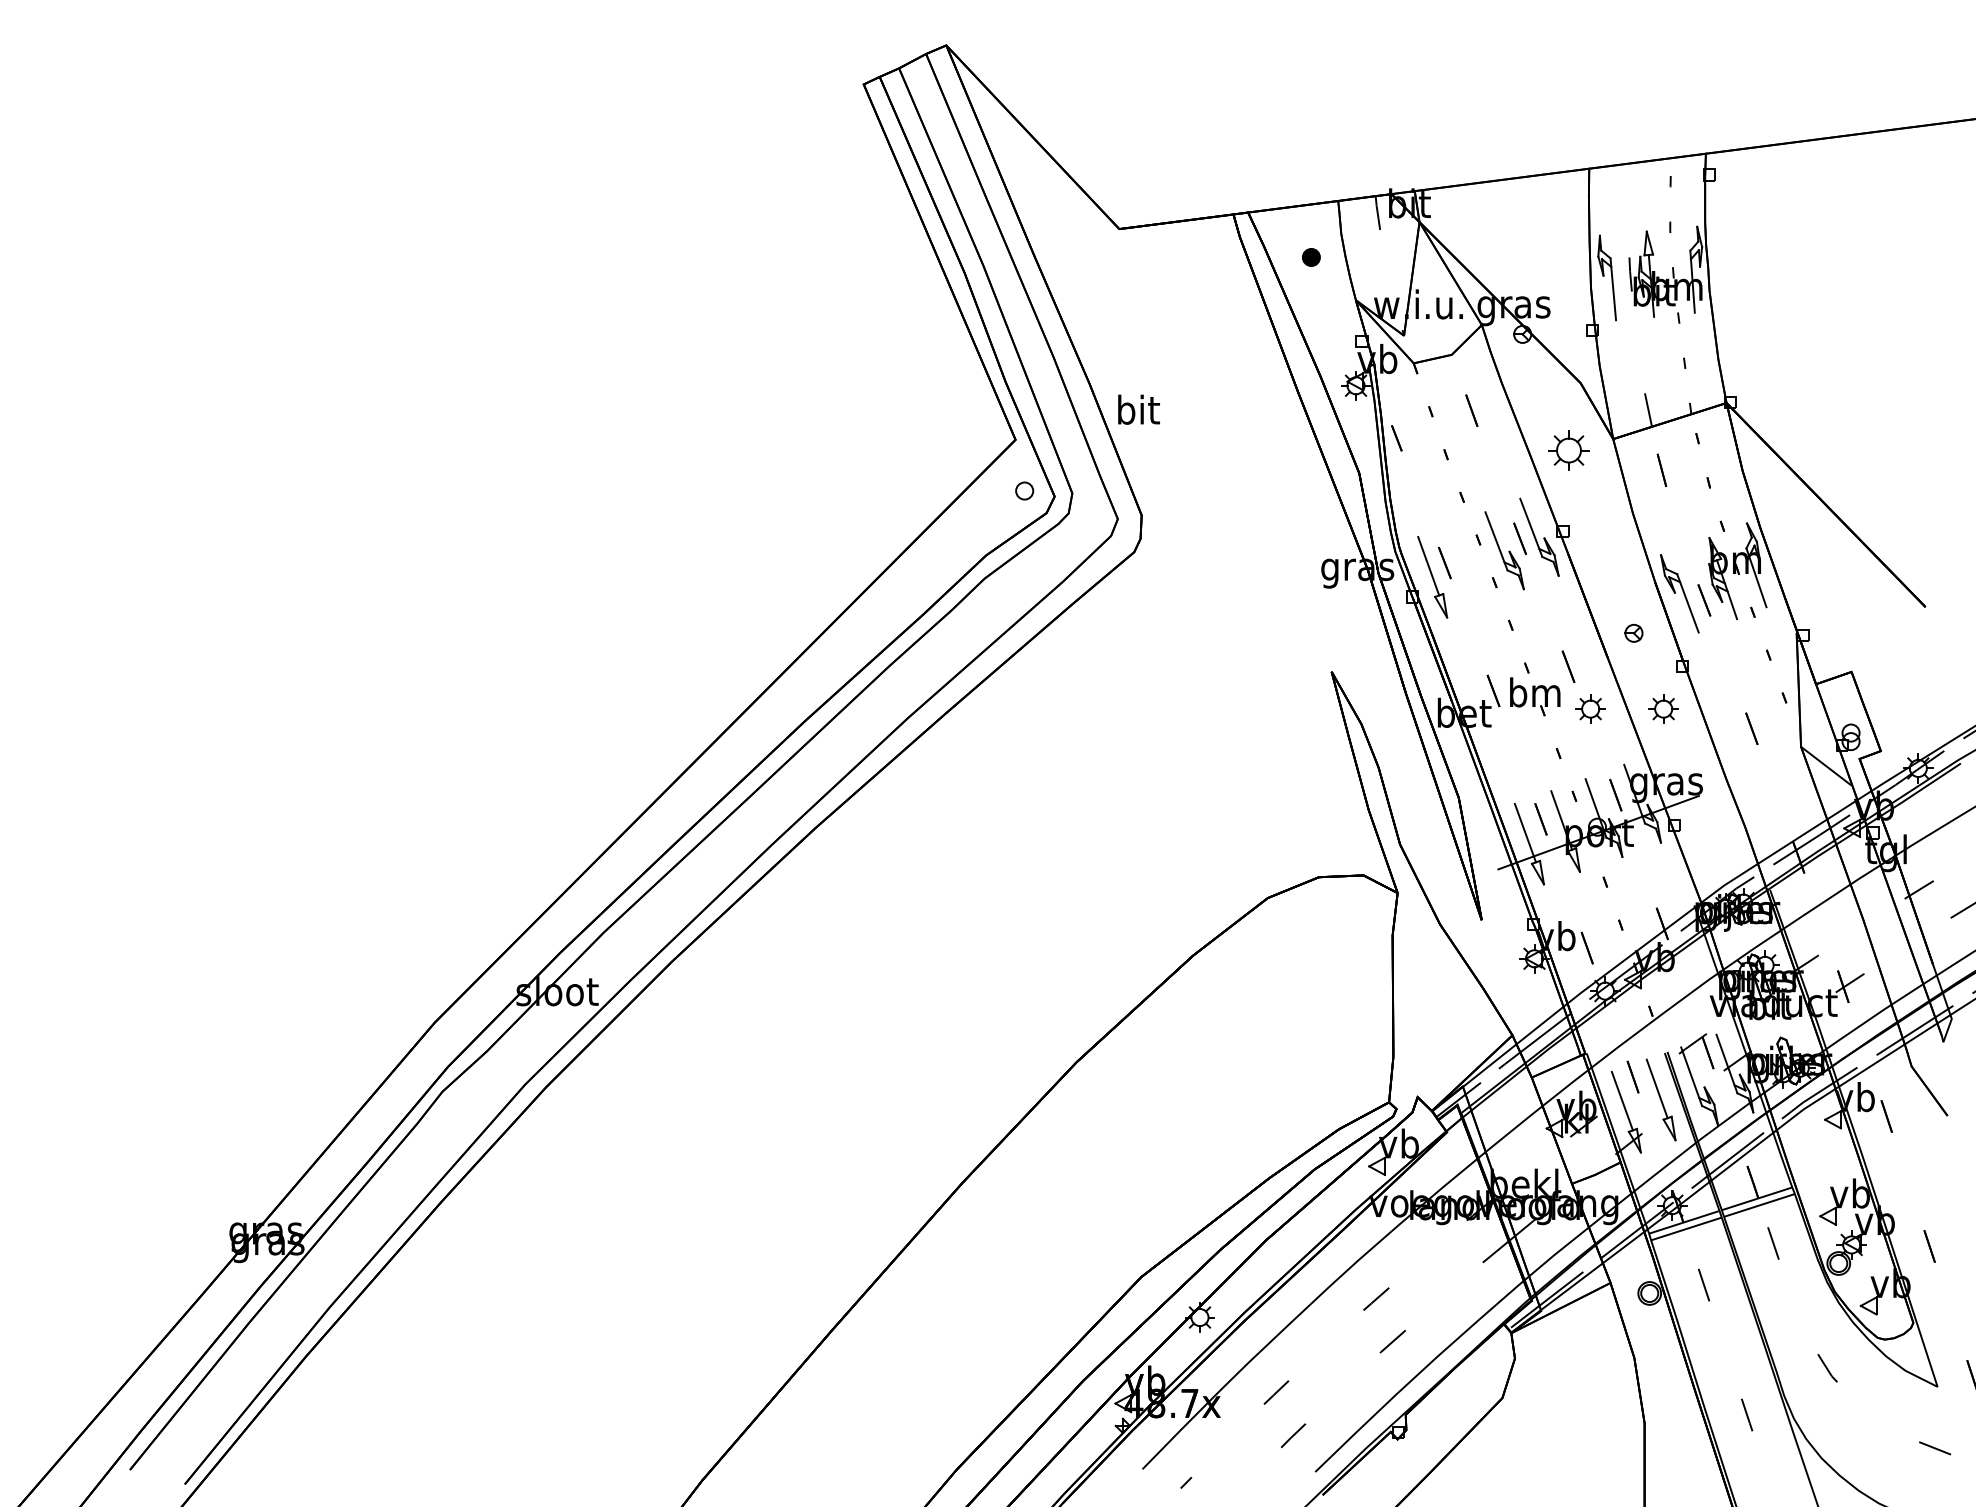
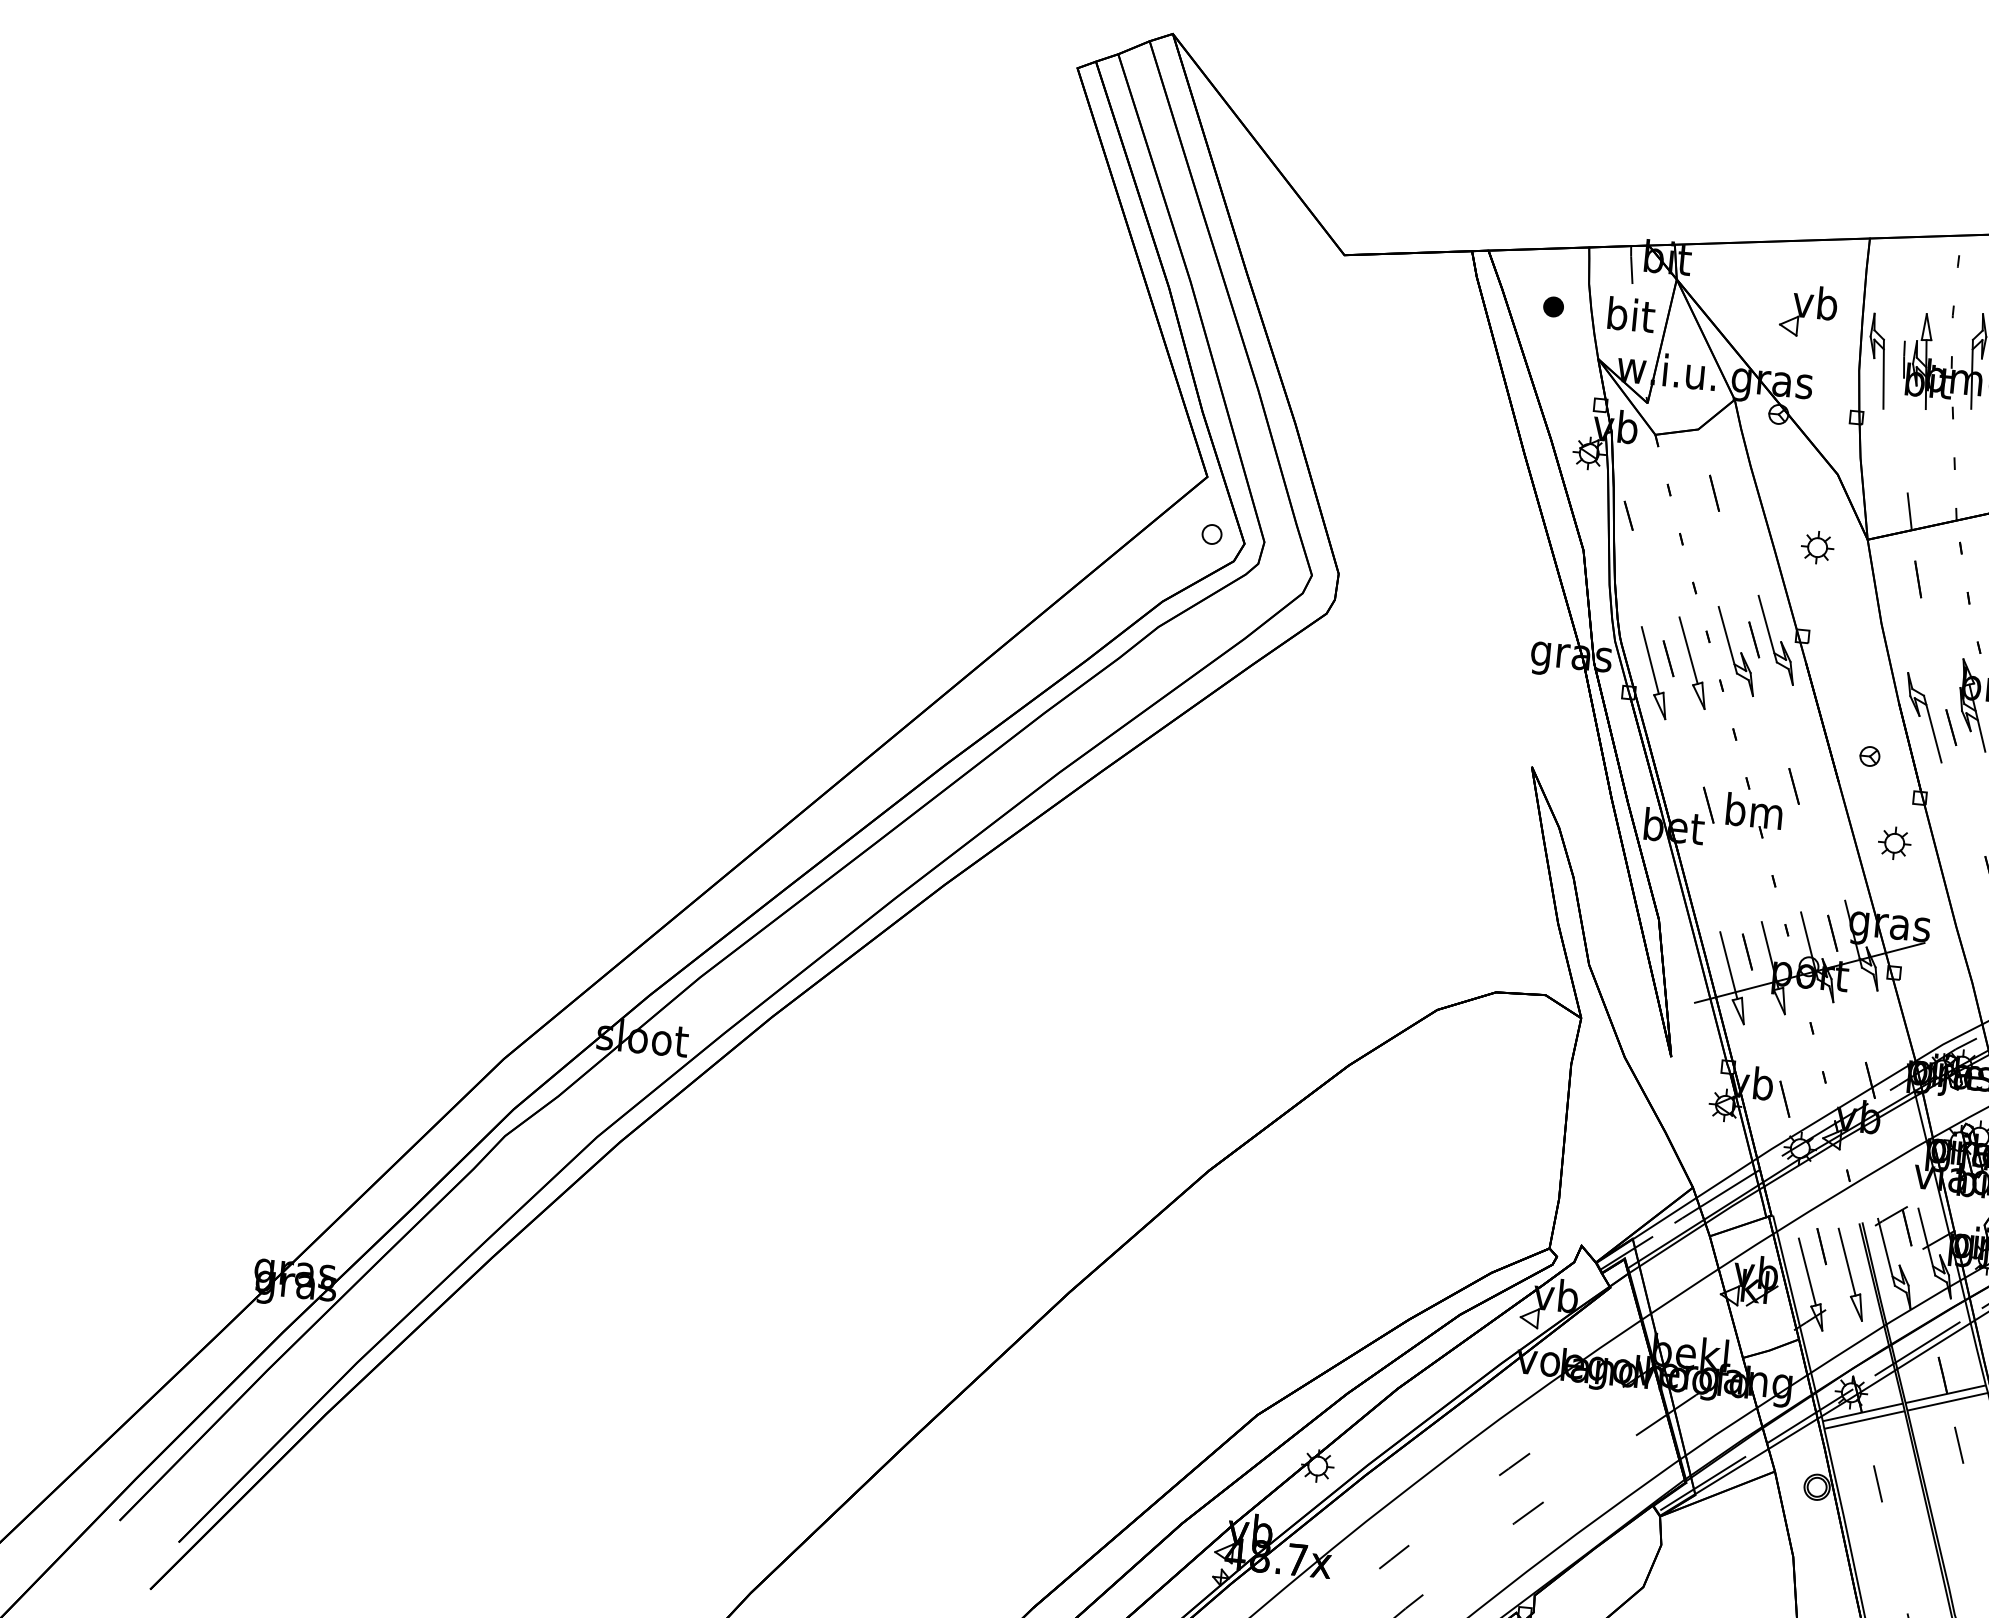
part: (1539, 239) -> (1807, 311), added
text: (1138, 409) -> (1631, 314), moved
part: (1568, 450) -> (1817, 547), size x0.71
part: (1466, 565) -> (1692, 663), added
part: (1590, 708) -> (1813, 834), removed

